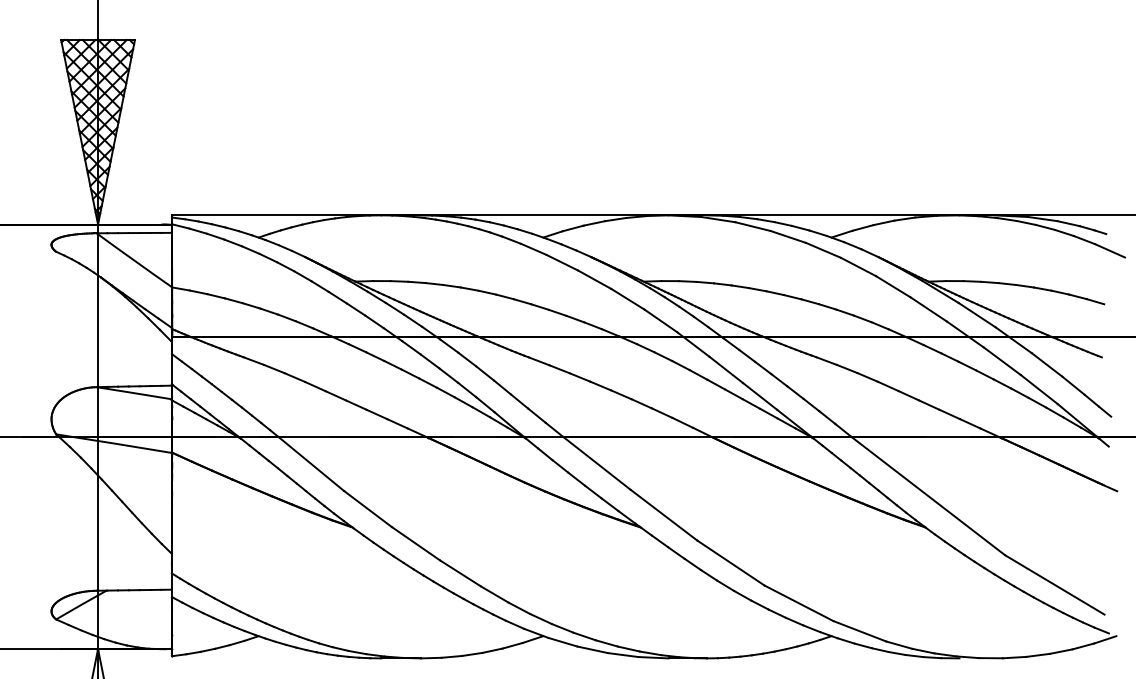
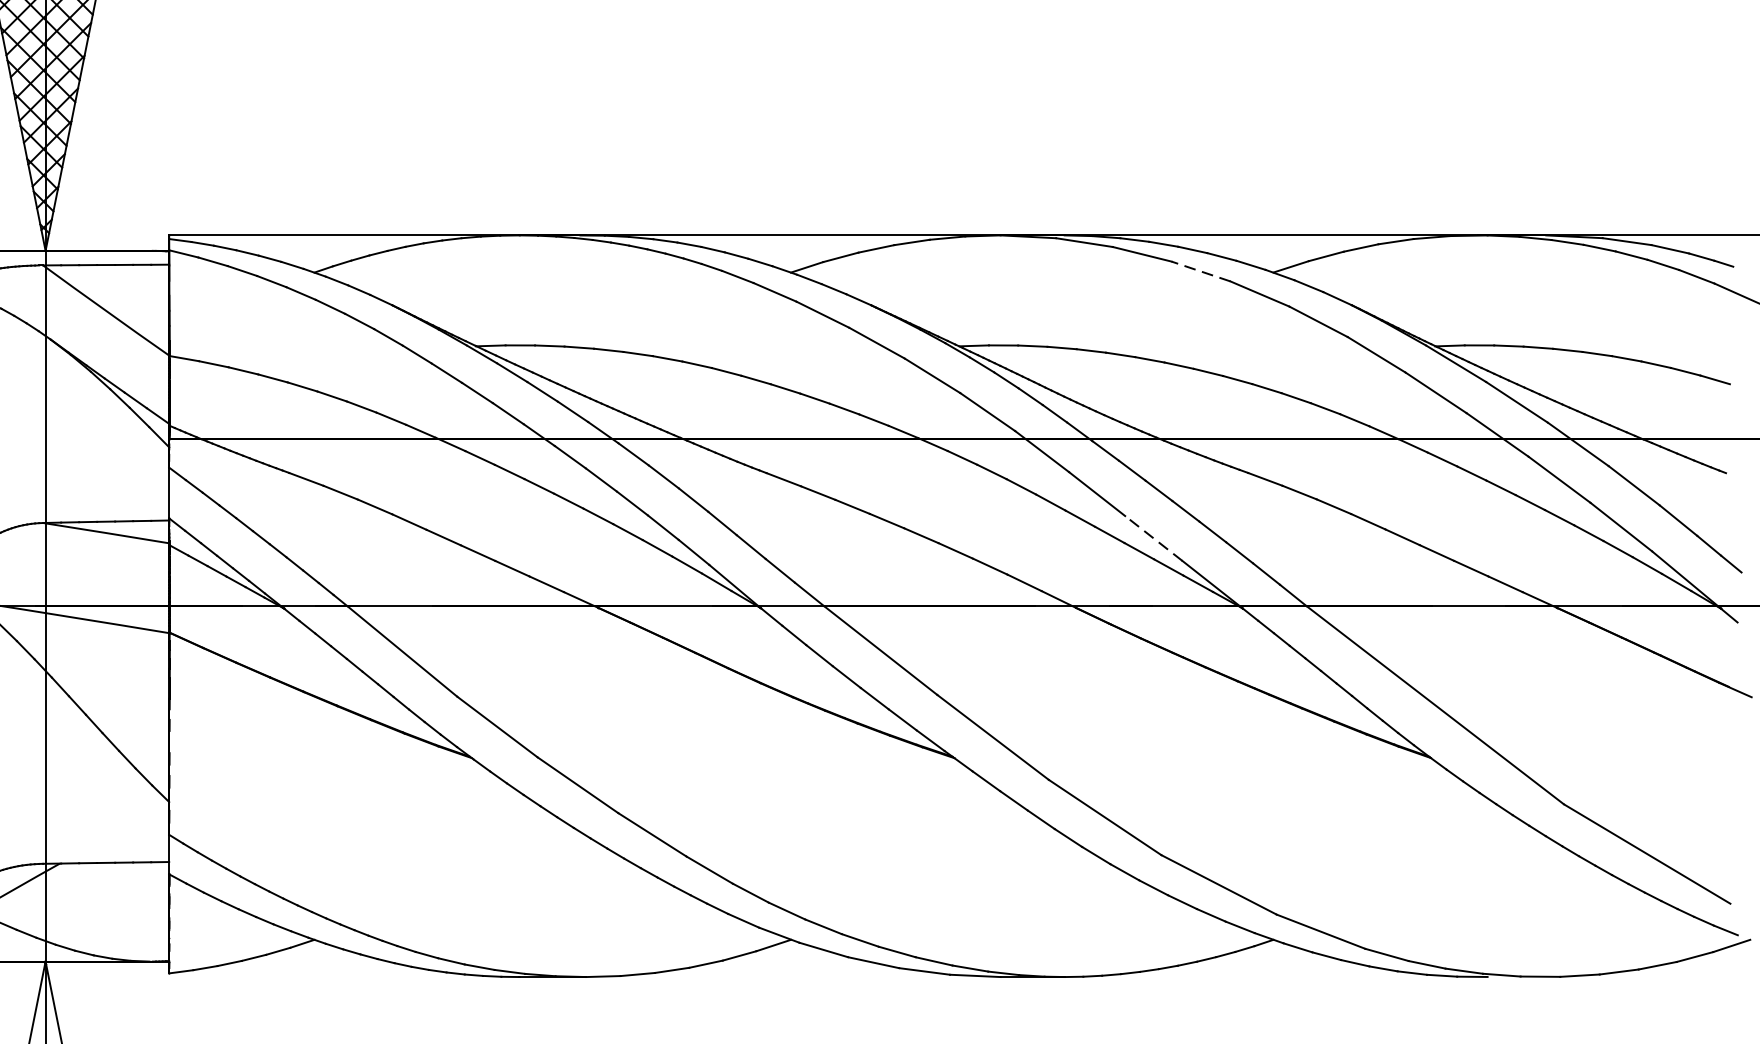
line: (788, 236) -> (1201, 270), solid -> dashed
line: (760, 396) -> (1154, 538), solid -> dashed

